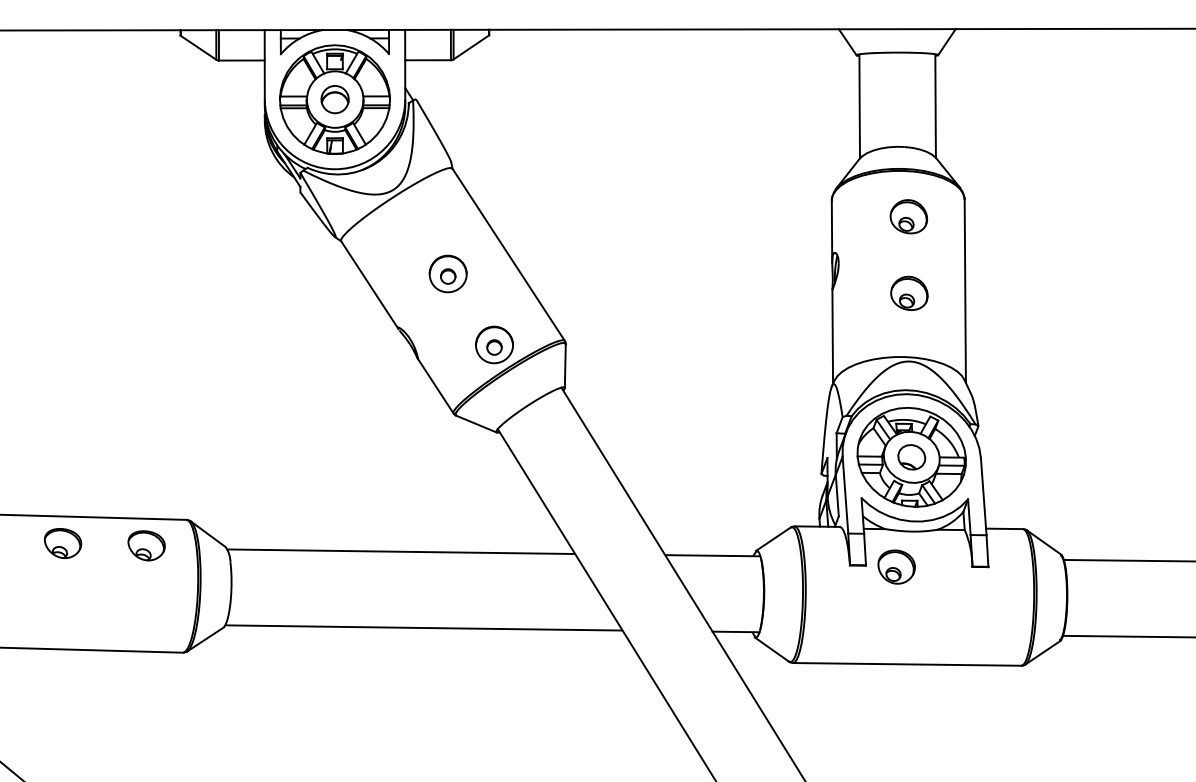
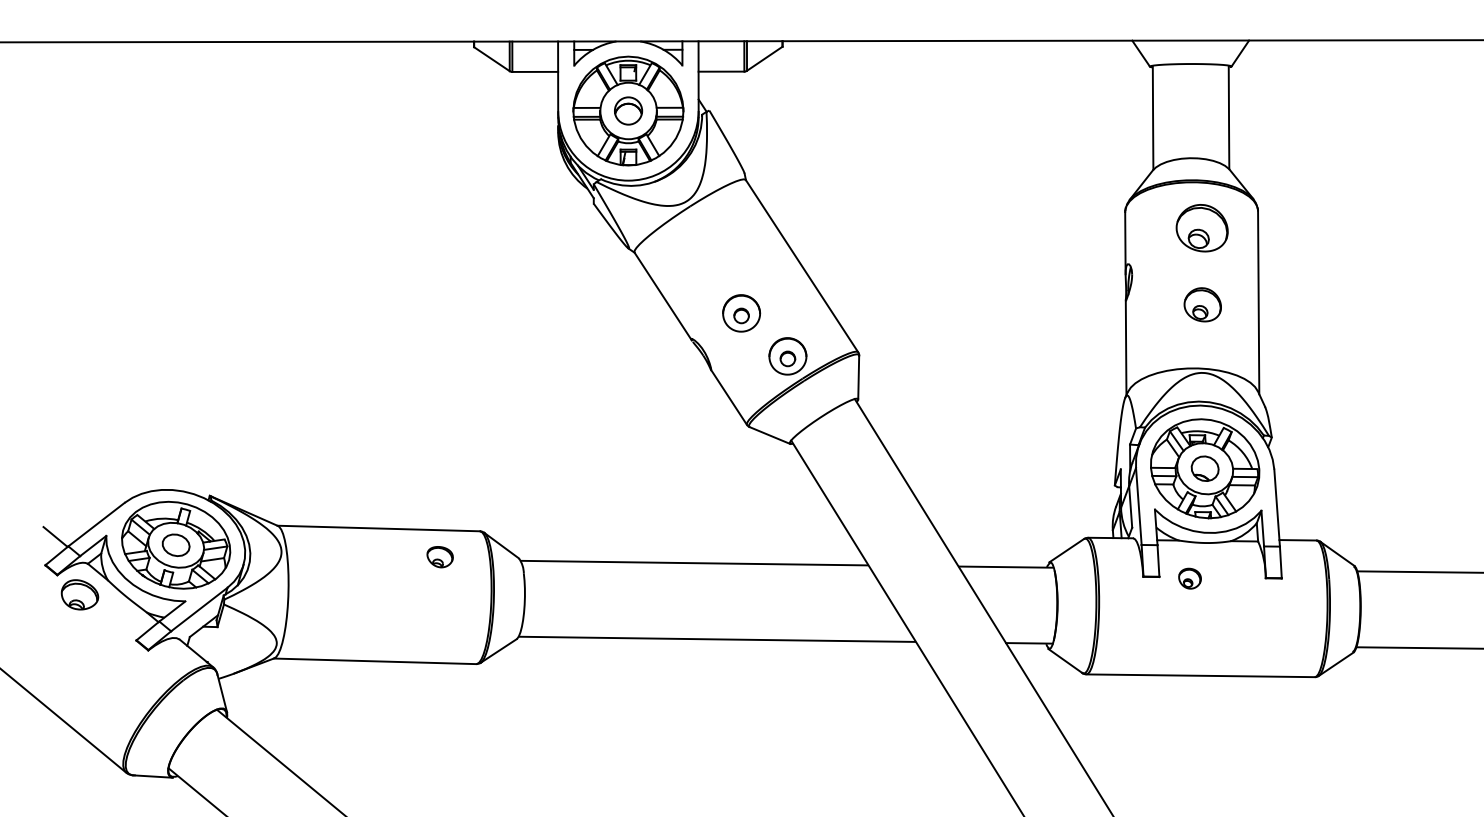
part: (909, 216) -> (1202, 227), size x1.4
part: (448, 274) -> (741, 313), moved
part: (63, 543) -> (356, 554), removed
part: (147, 545) -> (440, 556), size x0.7
part: (896, 567) -> (1189, 578), size x0.6

